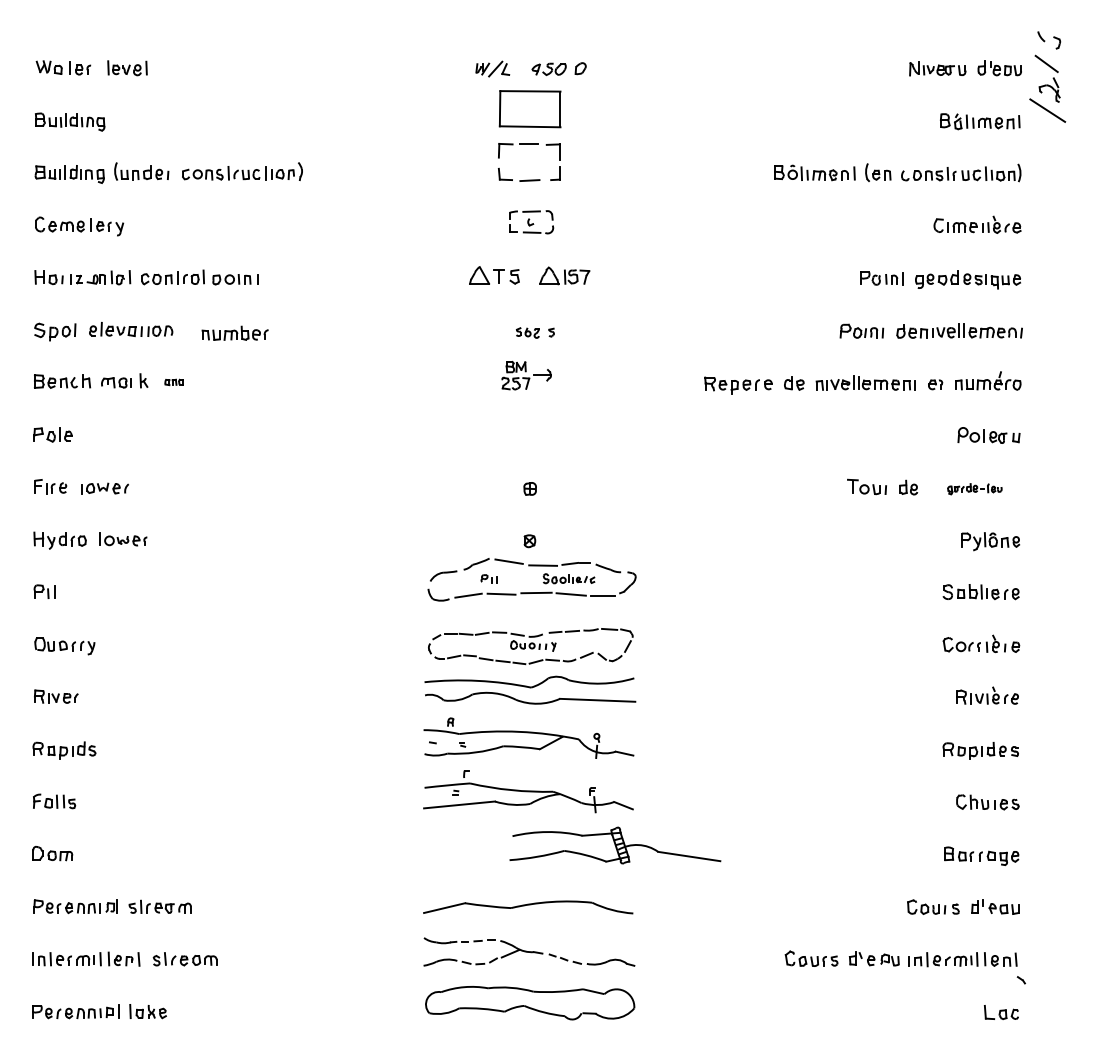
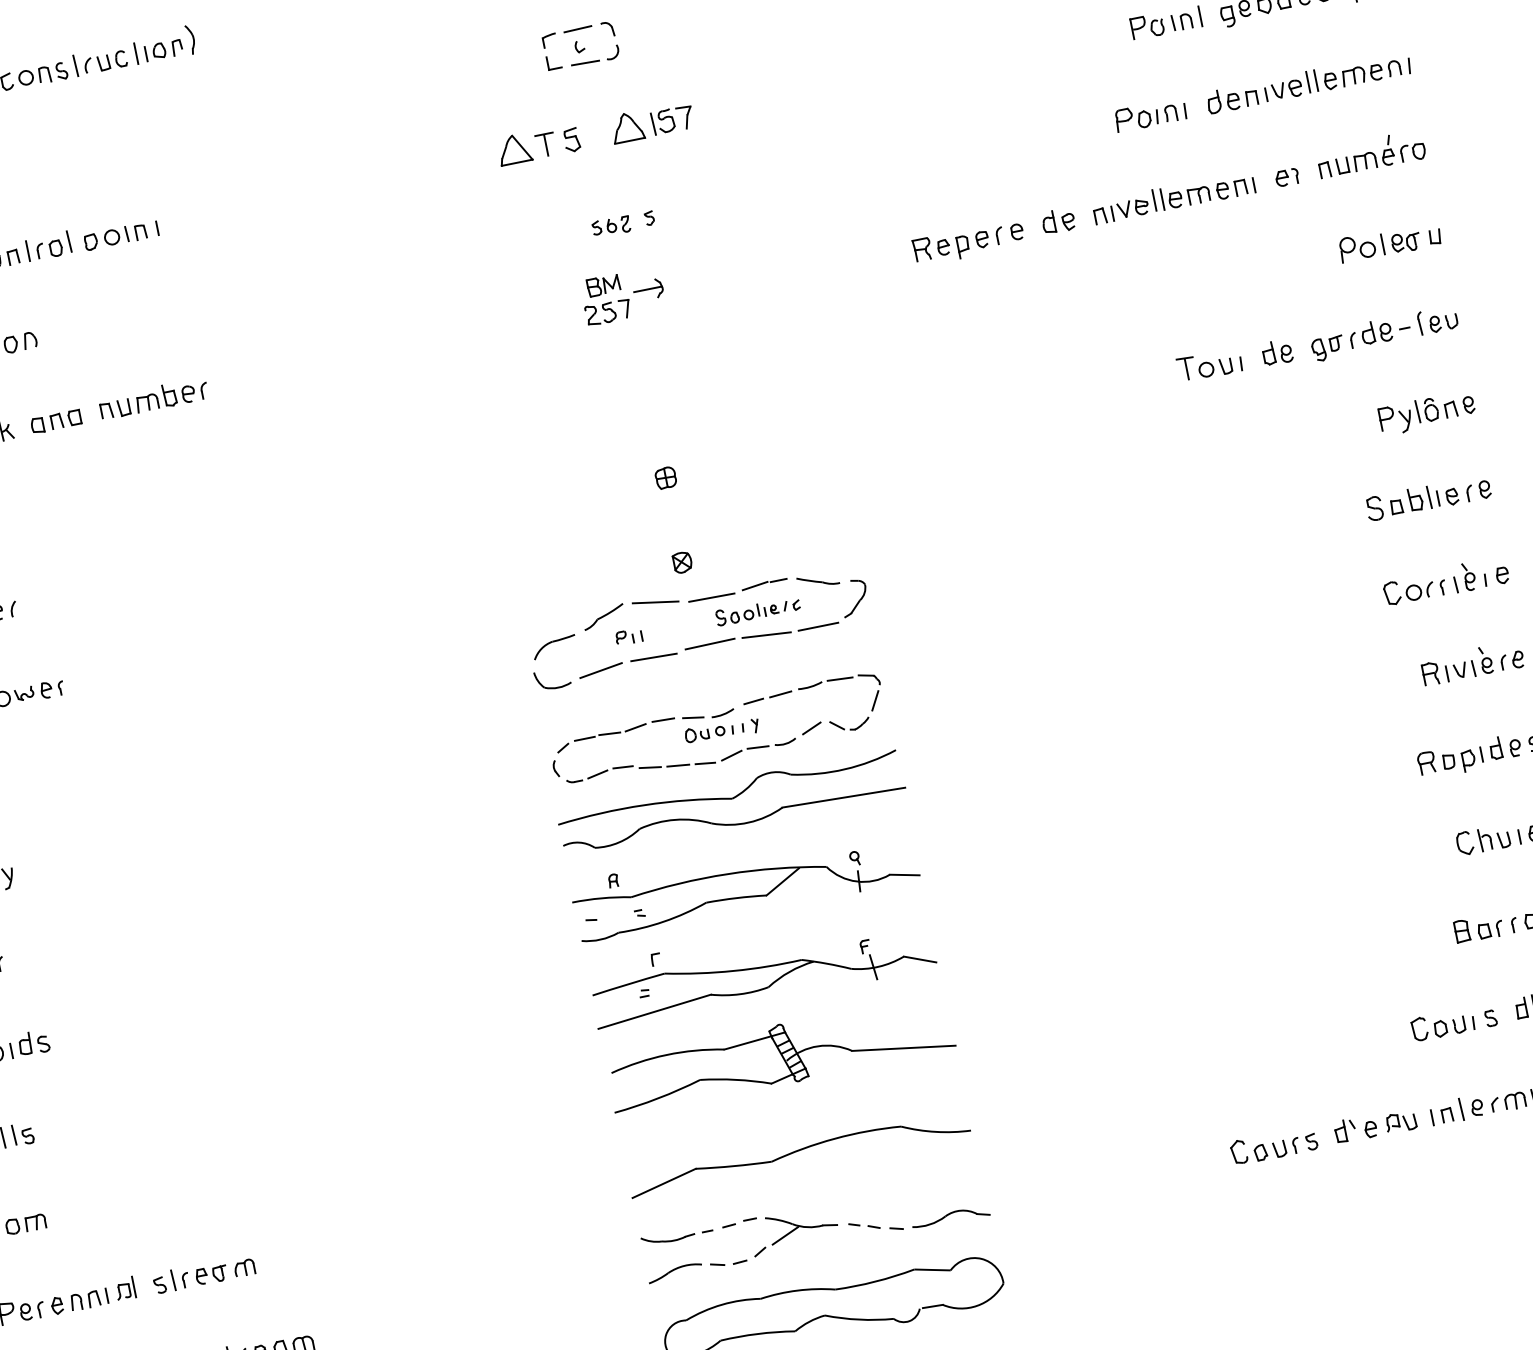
part: (234, 332) -> (152, 397), moved
part: (173, 382) -> (54, 422), size x1.67
part: (974, 488) -> (1384, 332), size x1.67
part: (615, 845) -> (781, 1054), moved

